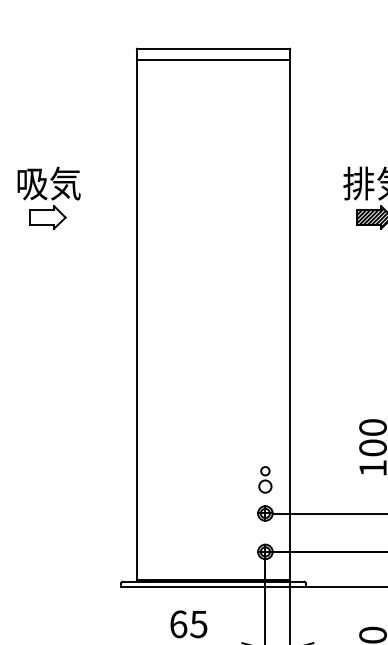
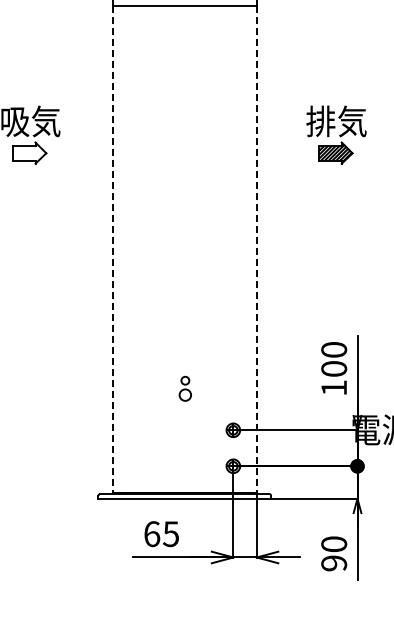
line: (136, 320) -> (112, 249), solid -> dashed
line: (290, 320) -> (256, 249), solid -> dashed
part: (264, 479) -> (184, 388), moved

